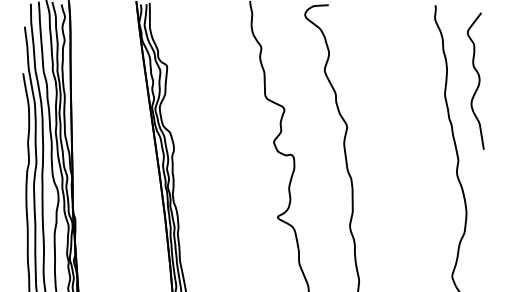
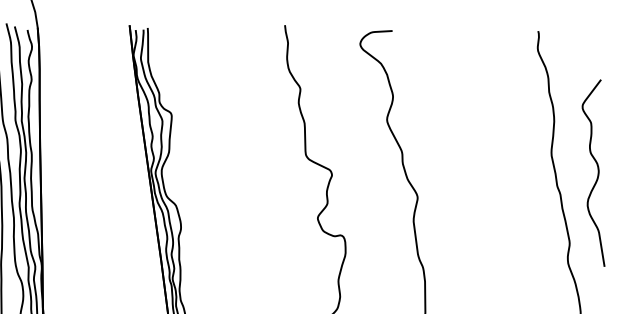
curve: (478, 80) -> (597, 172), moved

